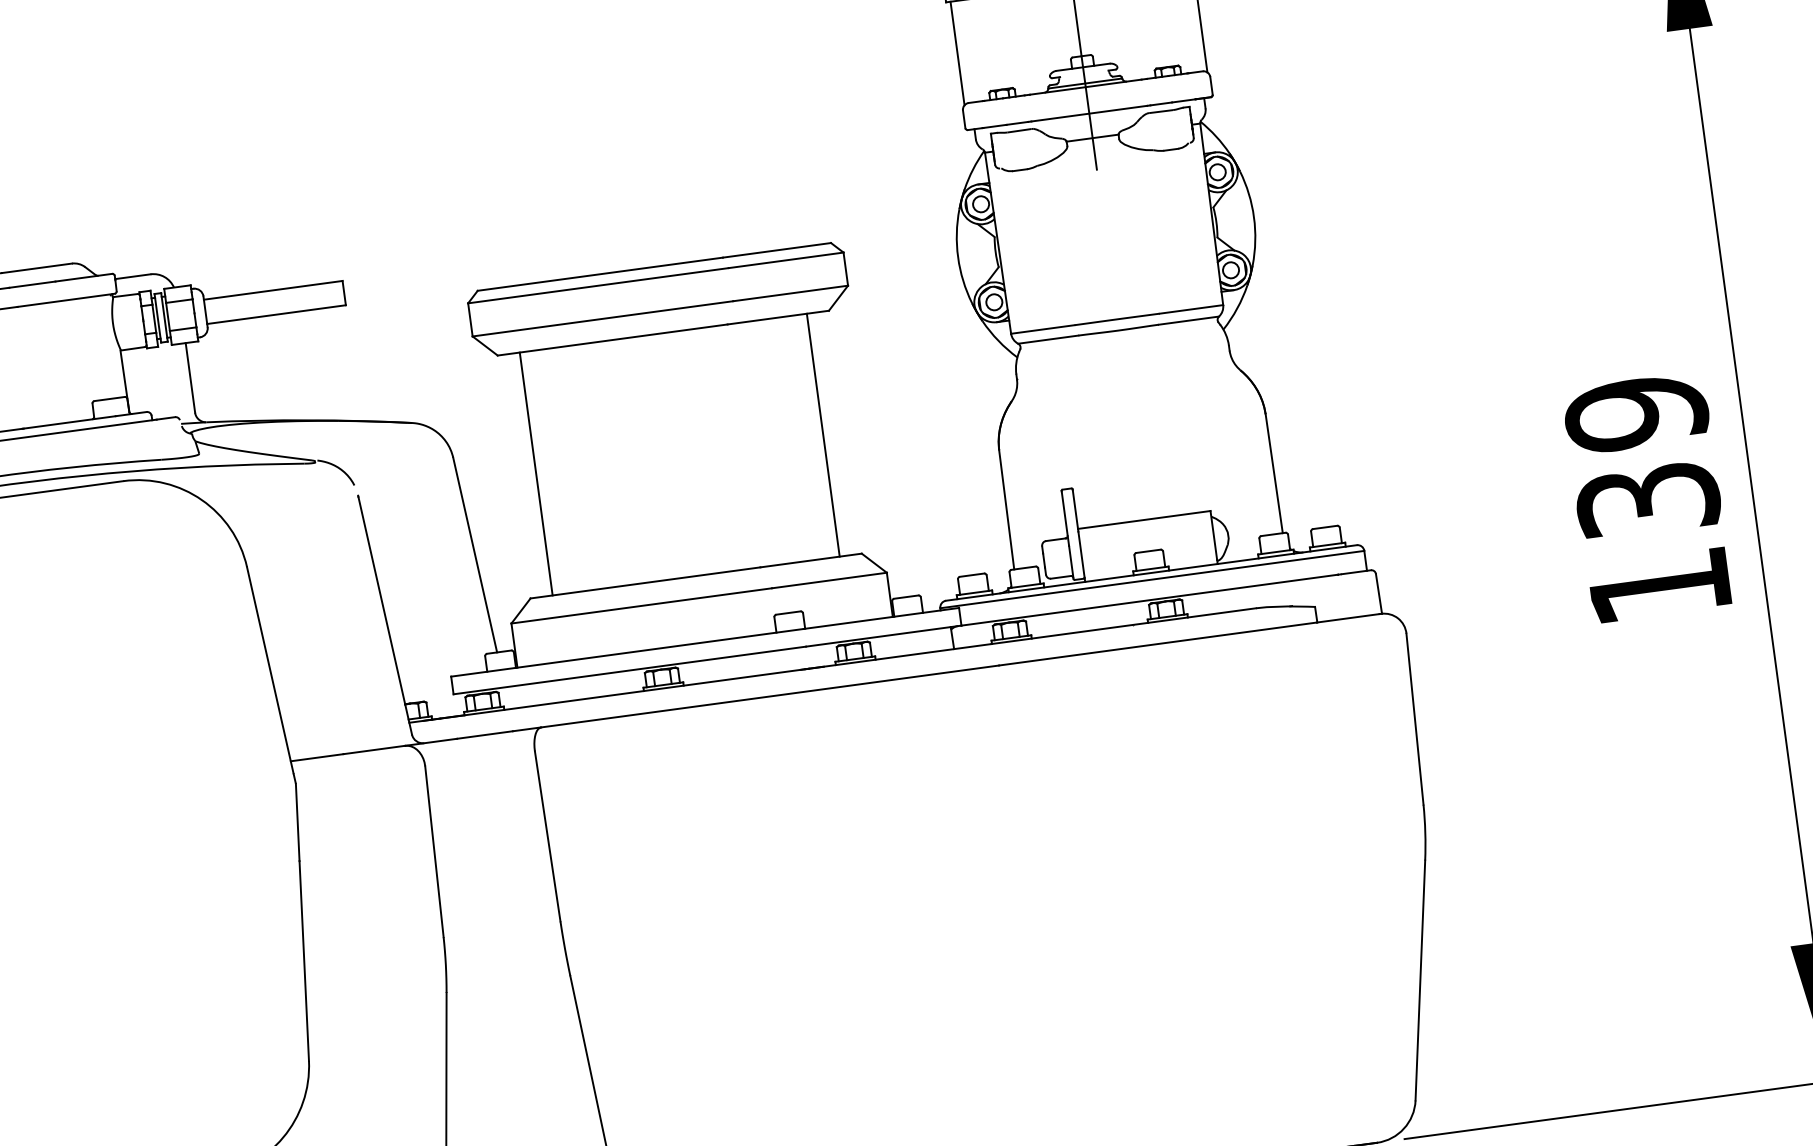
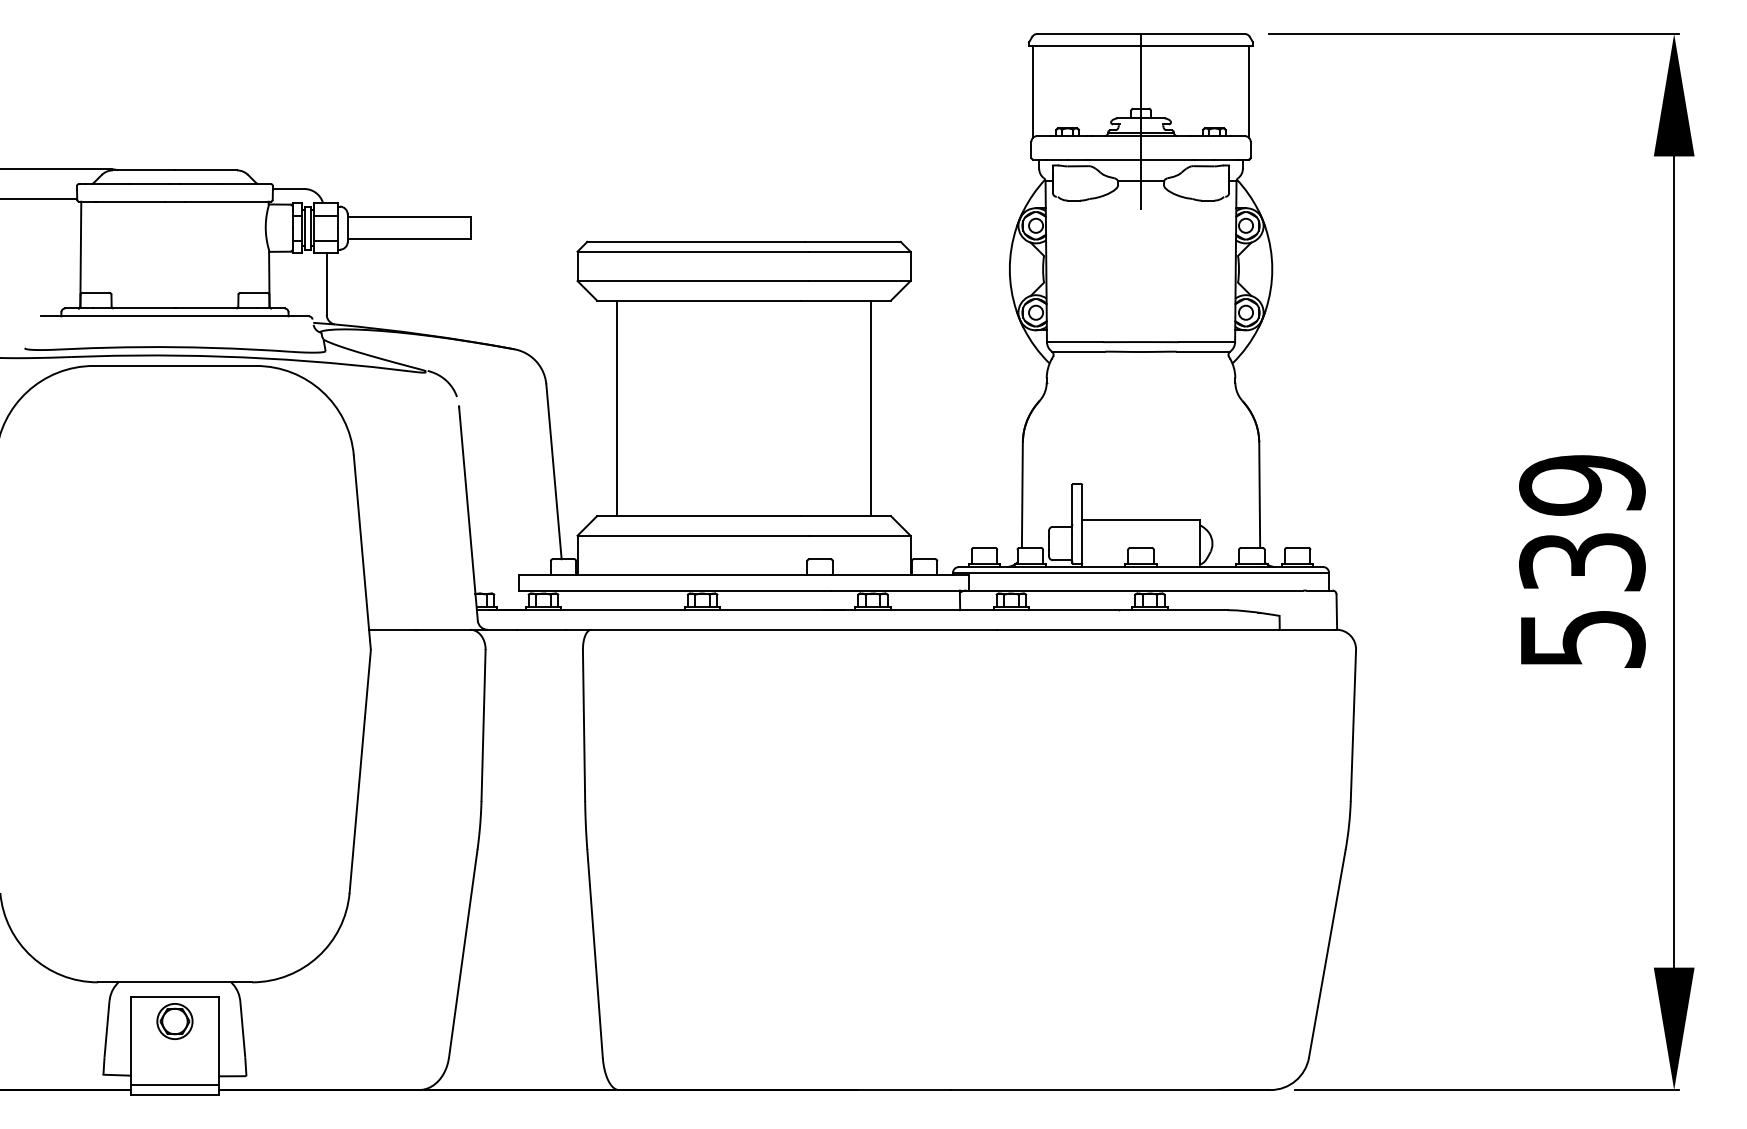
text: (1661, 587) -> (1583, 639), 139 -> 539

